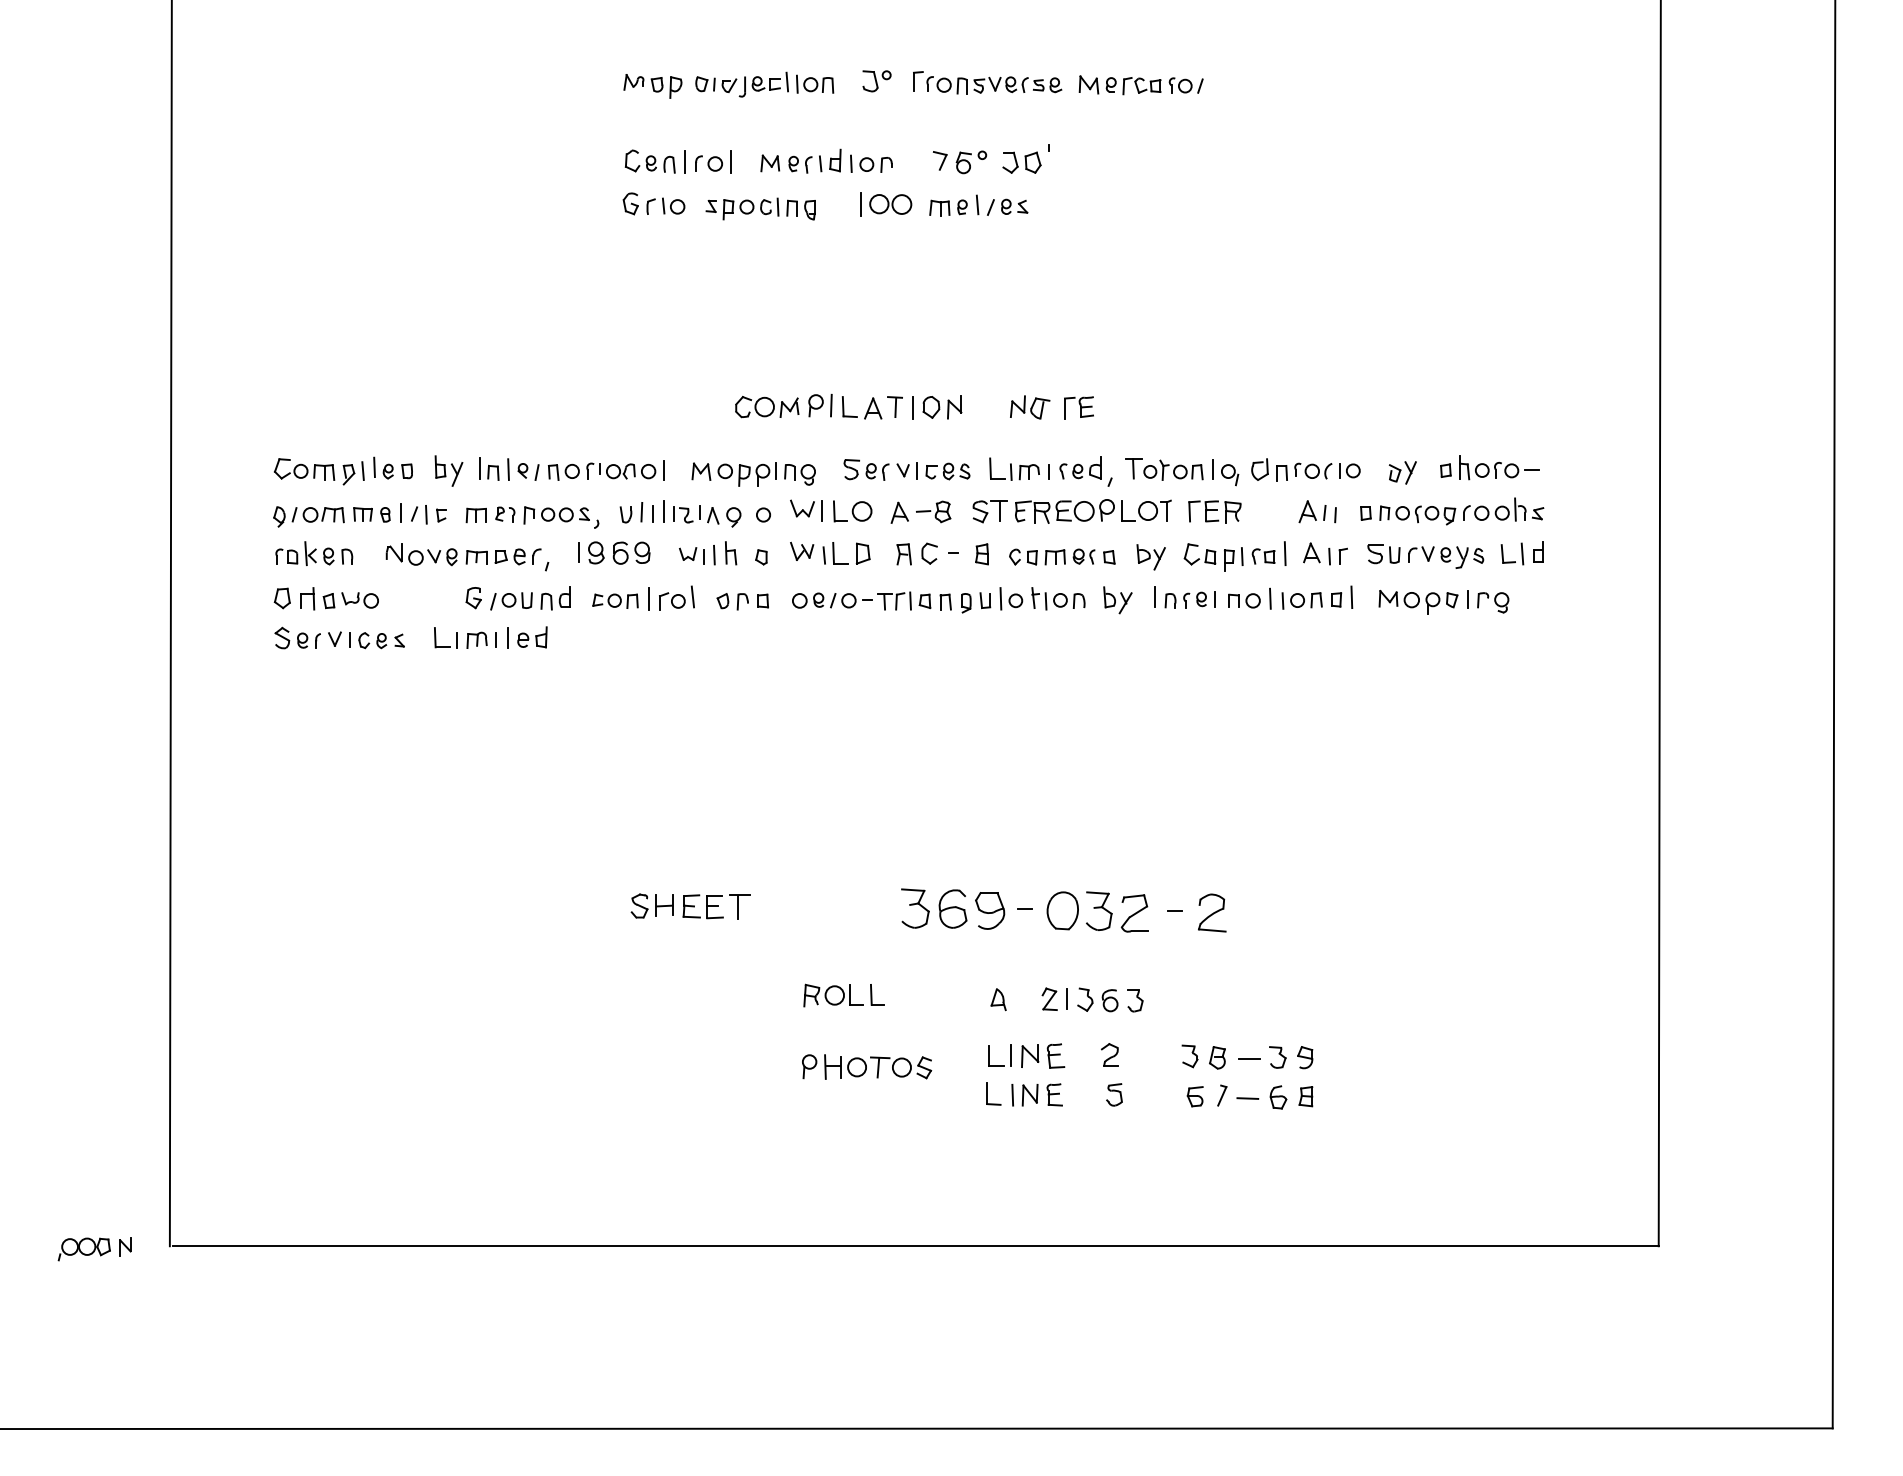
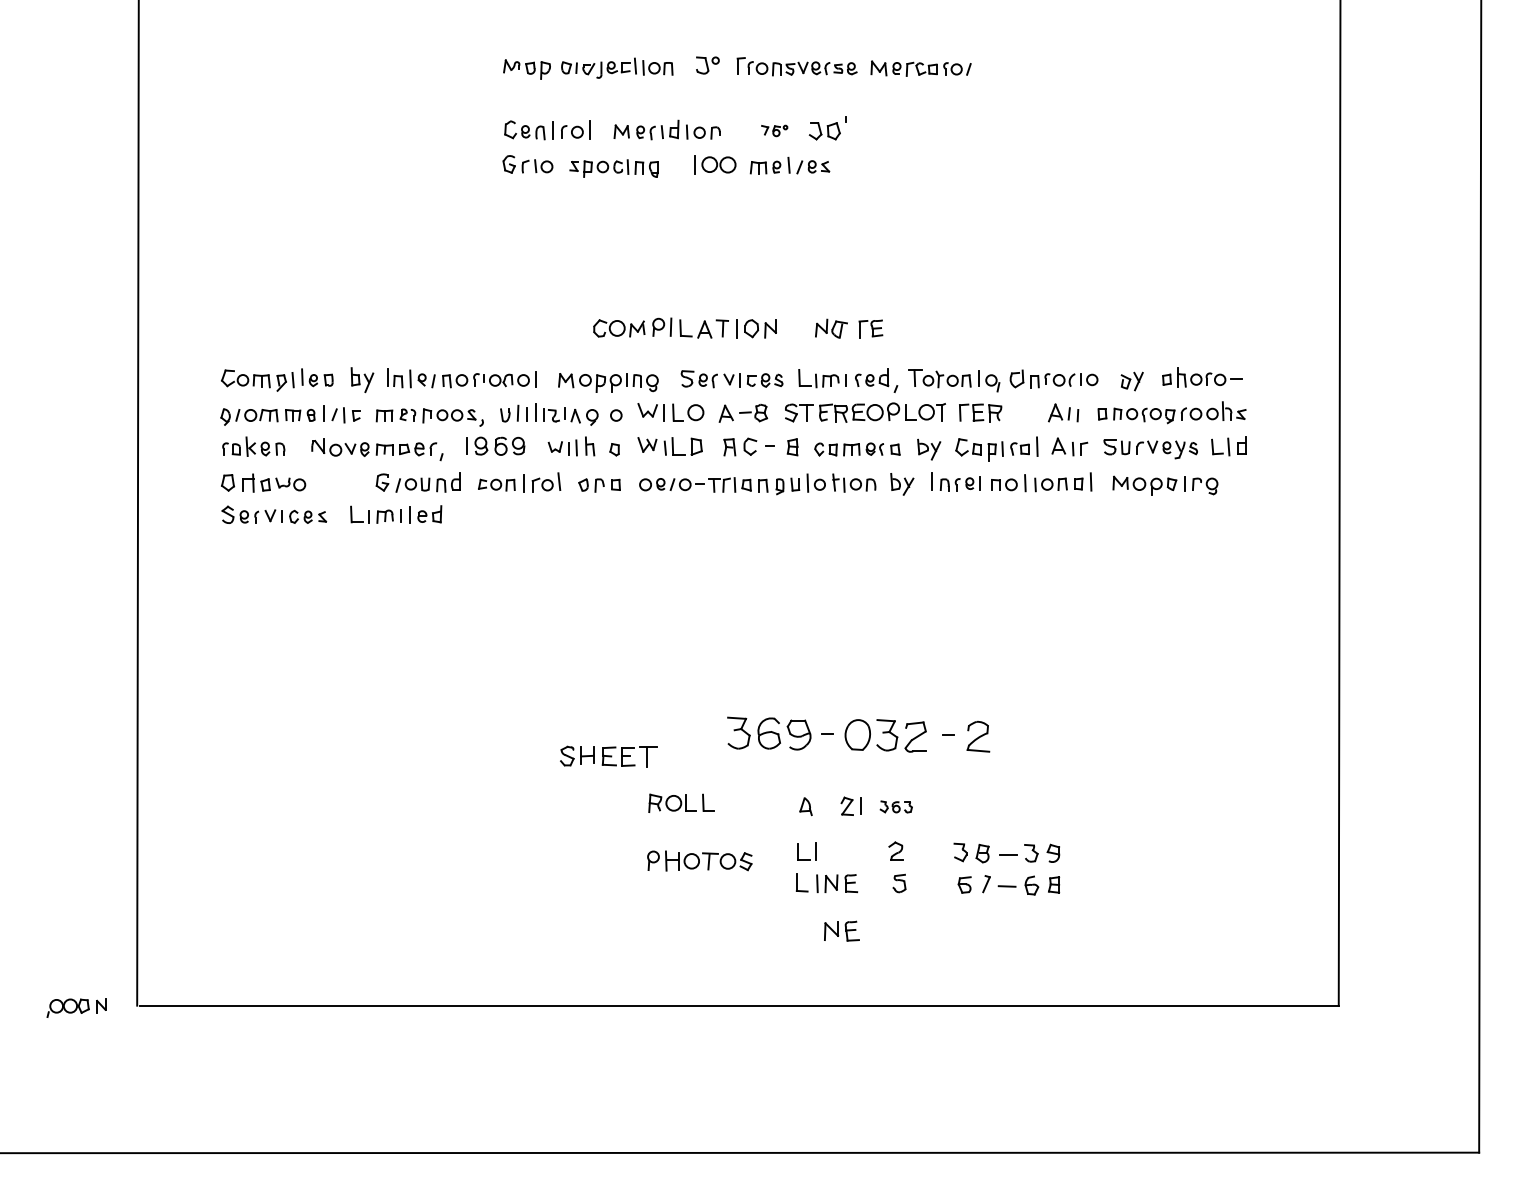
part: (959, 161) -> (774, 130), size x0.6
part: (690, 906) -> (608, 756), moved
part: (1110, 999) -> (896, 806), size x0.6
part: (1042, 1055) -> (841, 930), moved

